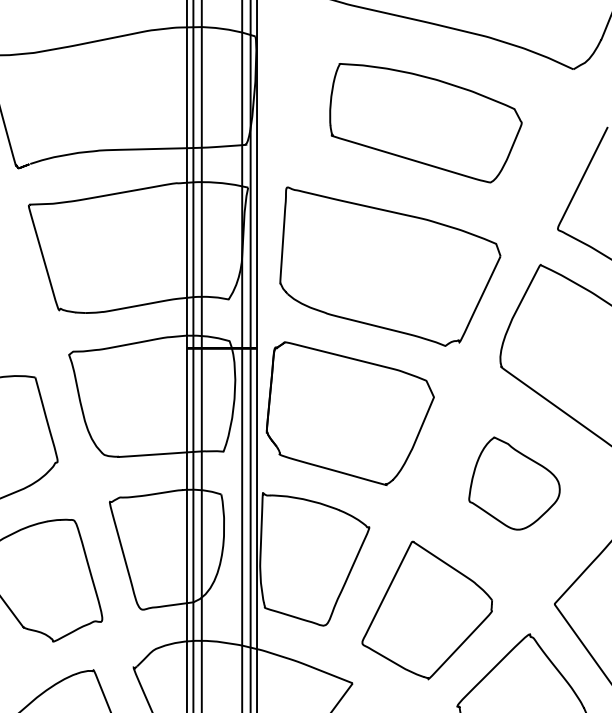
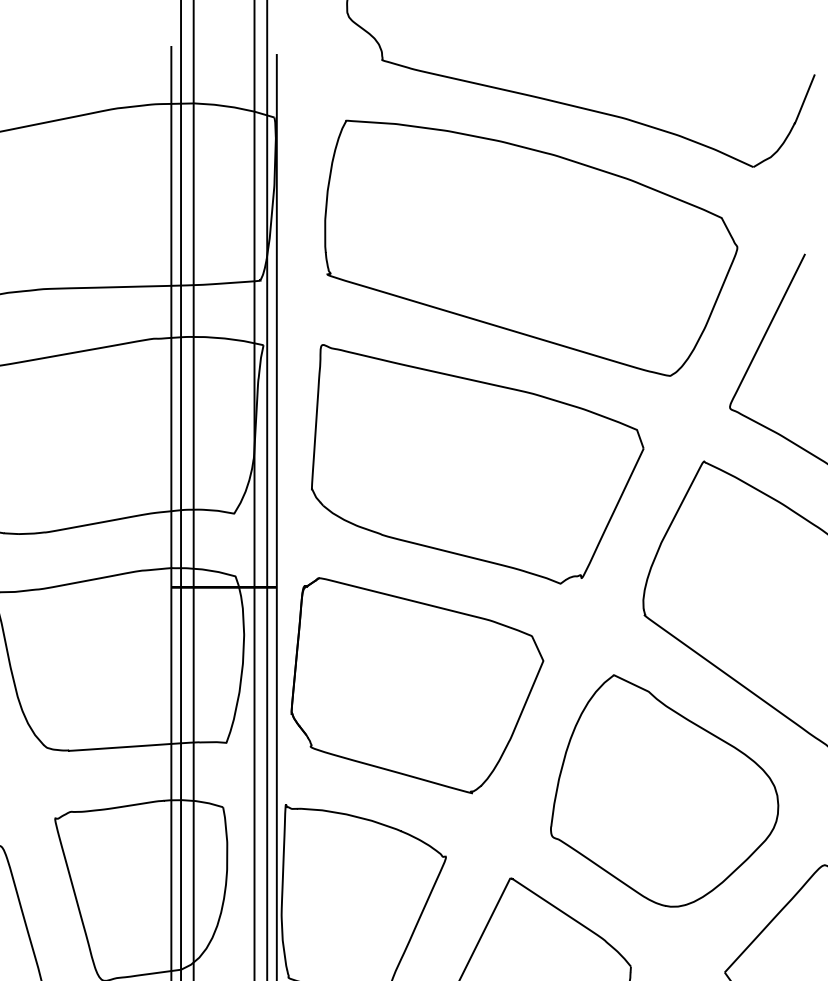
part: (425, 122) -> (530, 247), size x1.43
part: (514, 483) -> (664, 790), size x1.67

